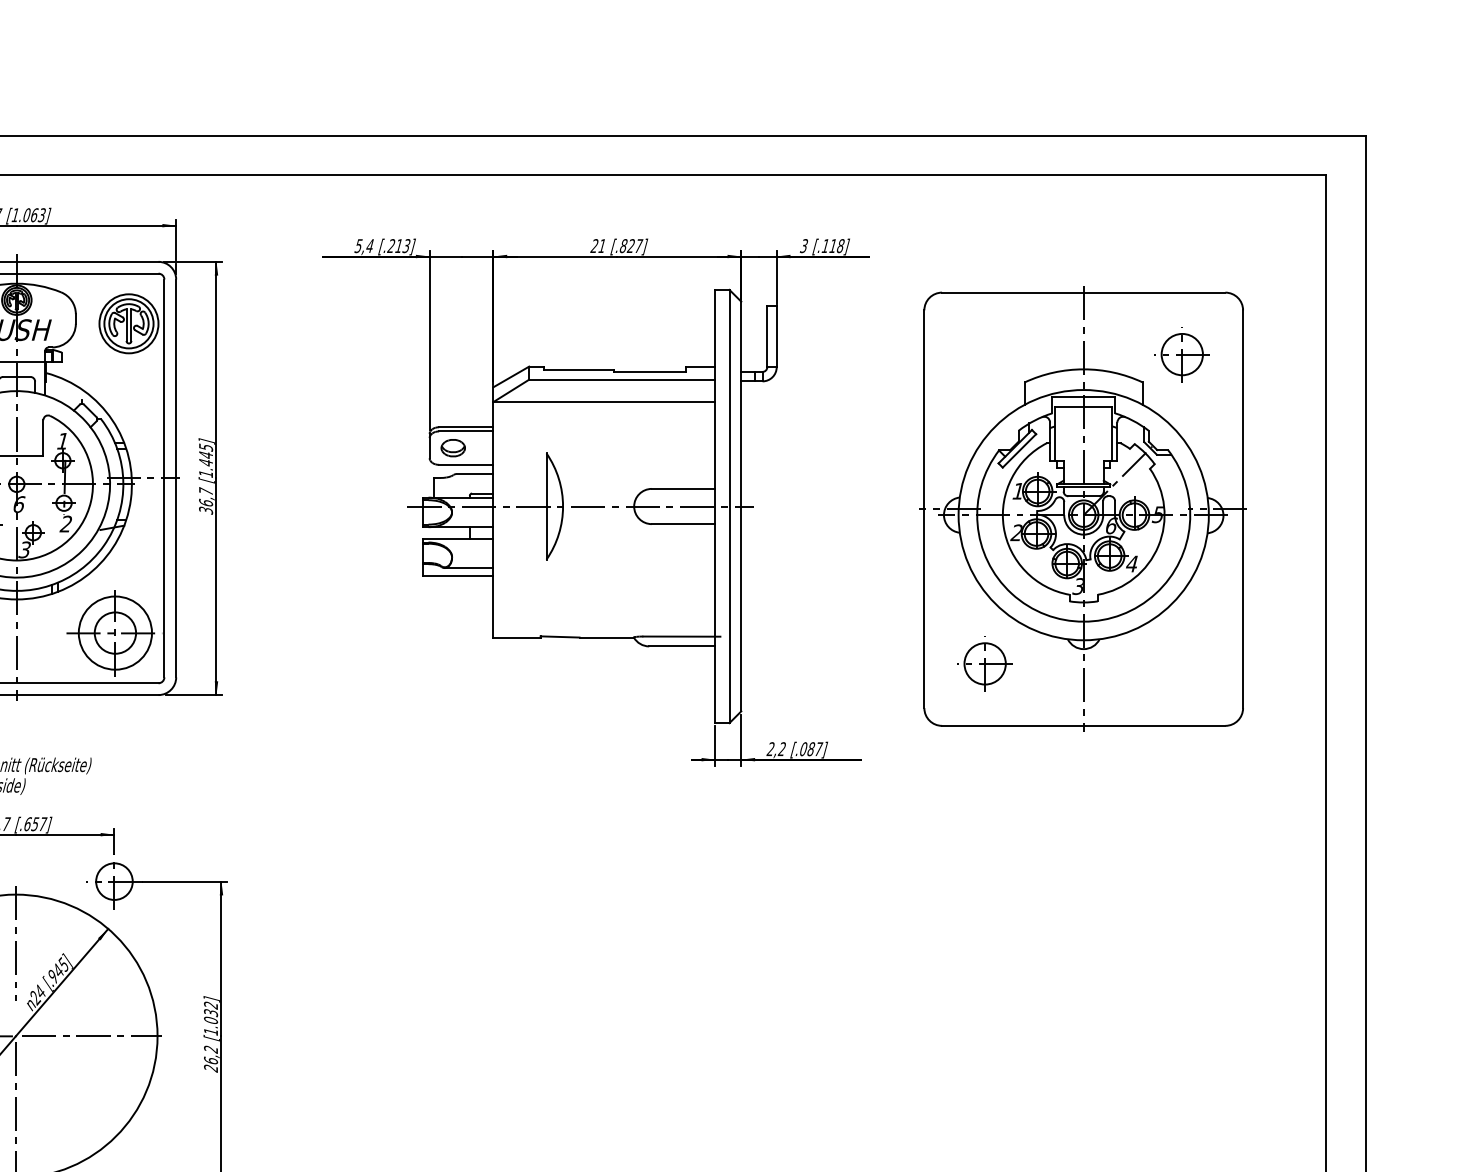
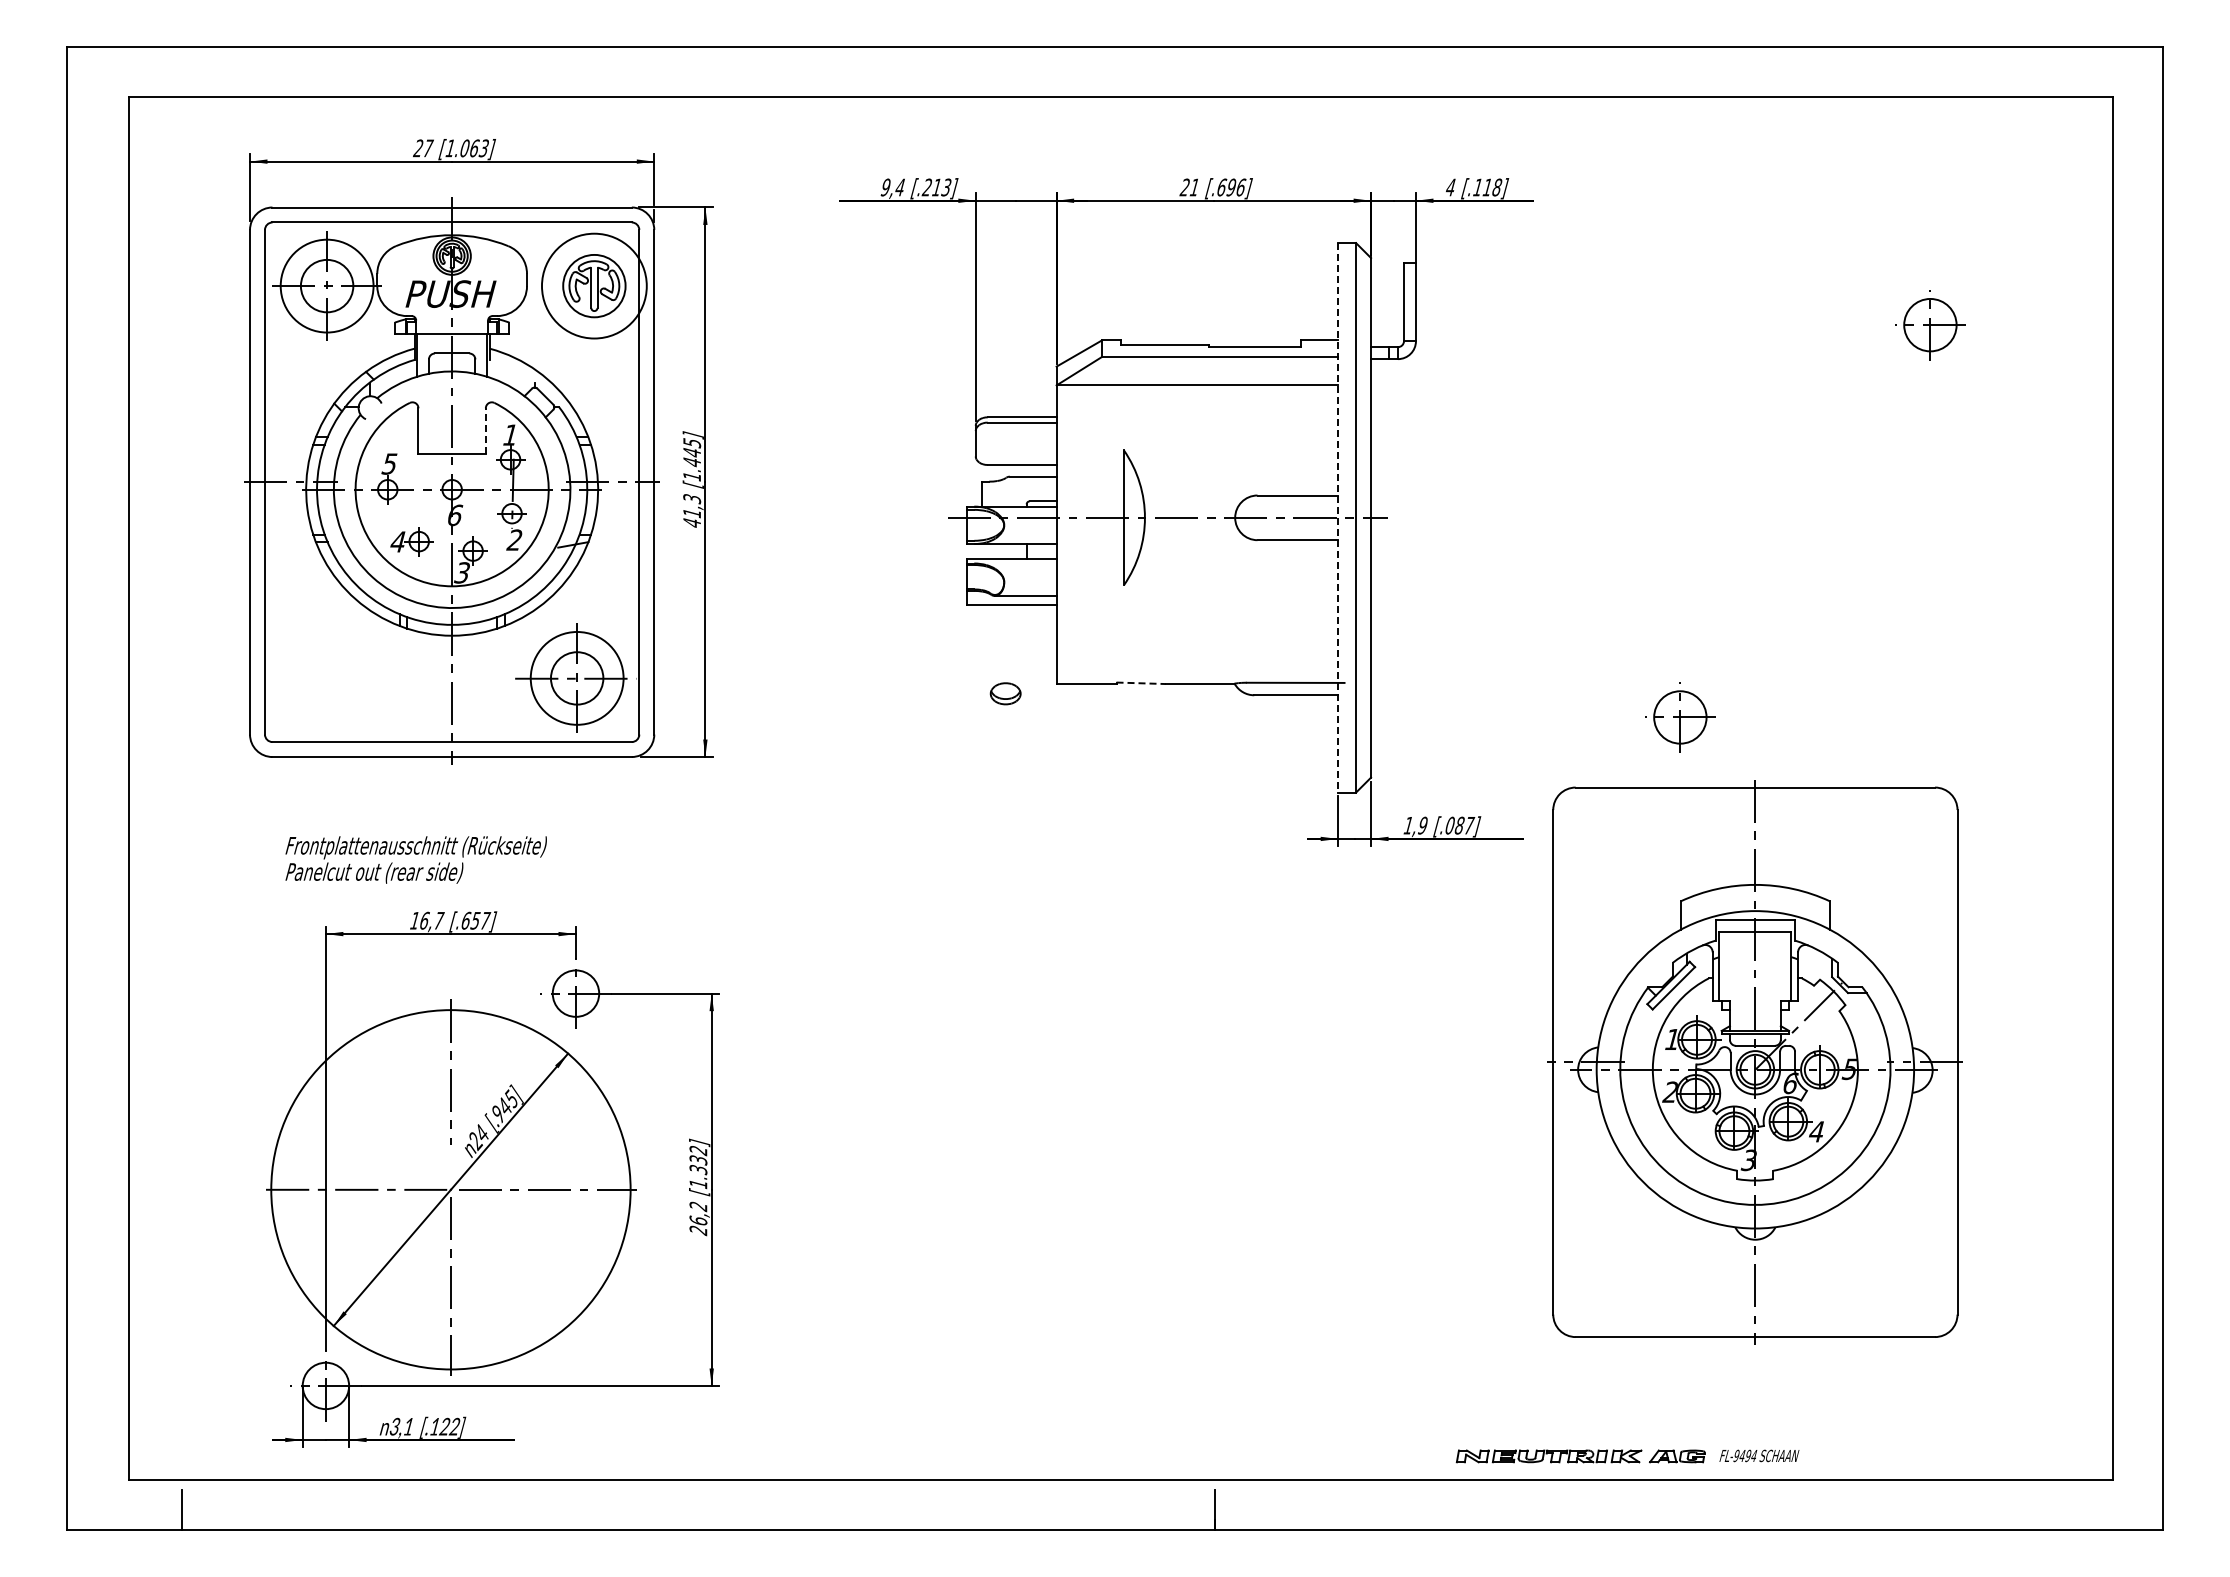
text: (358, 246) -> (885, 187), 5,4 -> 9,4
text: (631, 246) -> (1231, 187), [.827] -> [.696]
text: (803, 246) -> (1450, 187), 3 -> 4
circle: (128, 323) -> (593, 285), size x1.4
line: (43, 438) -> (485, 431), solid -> dashed
part: (453, 447) -> (1005, 693), moved
text: (206, 500) -> (692, 510), 36,7 -> 41,3
line: (715, 506) -> (1338, 517), solid -> dashed
part: (1083, 509) -> (1754, 1062), moved
line: (560, 637) -> (1141, 683), solid -> dashed
text: (776, 749) -> (1415, 825), 2,2 -> 1,9
text: (211, 1021) -> (698, 1170), [1.032] -> [1.332]

